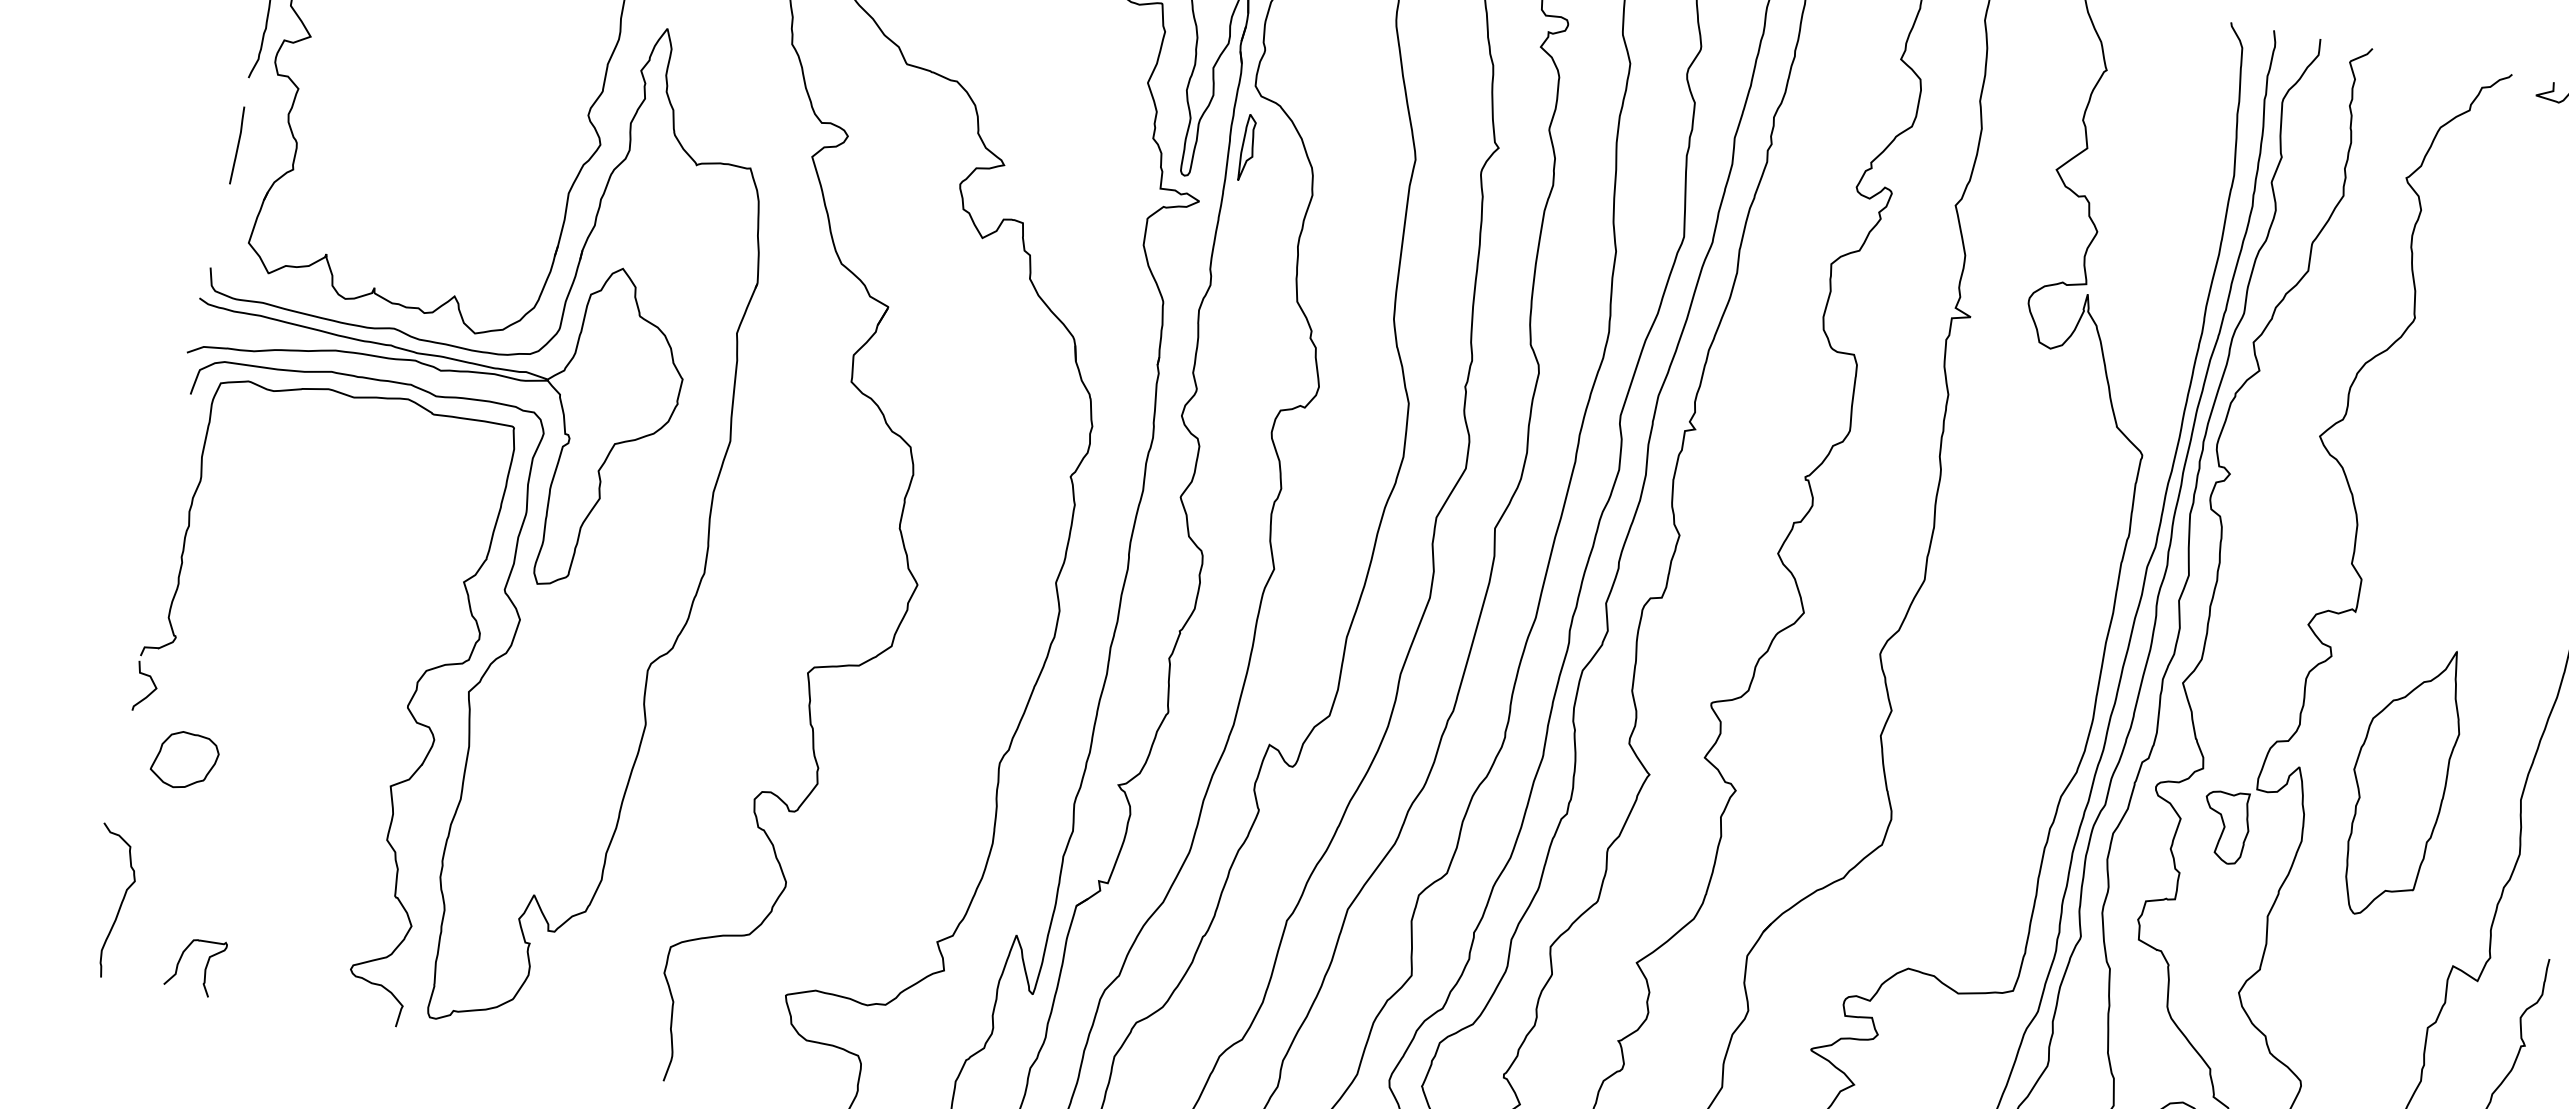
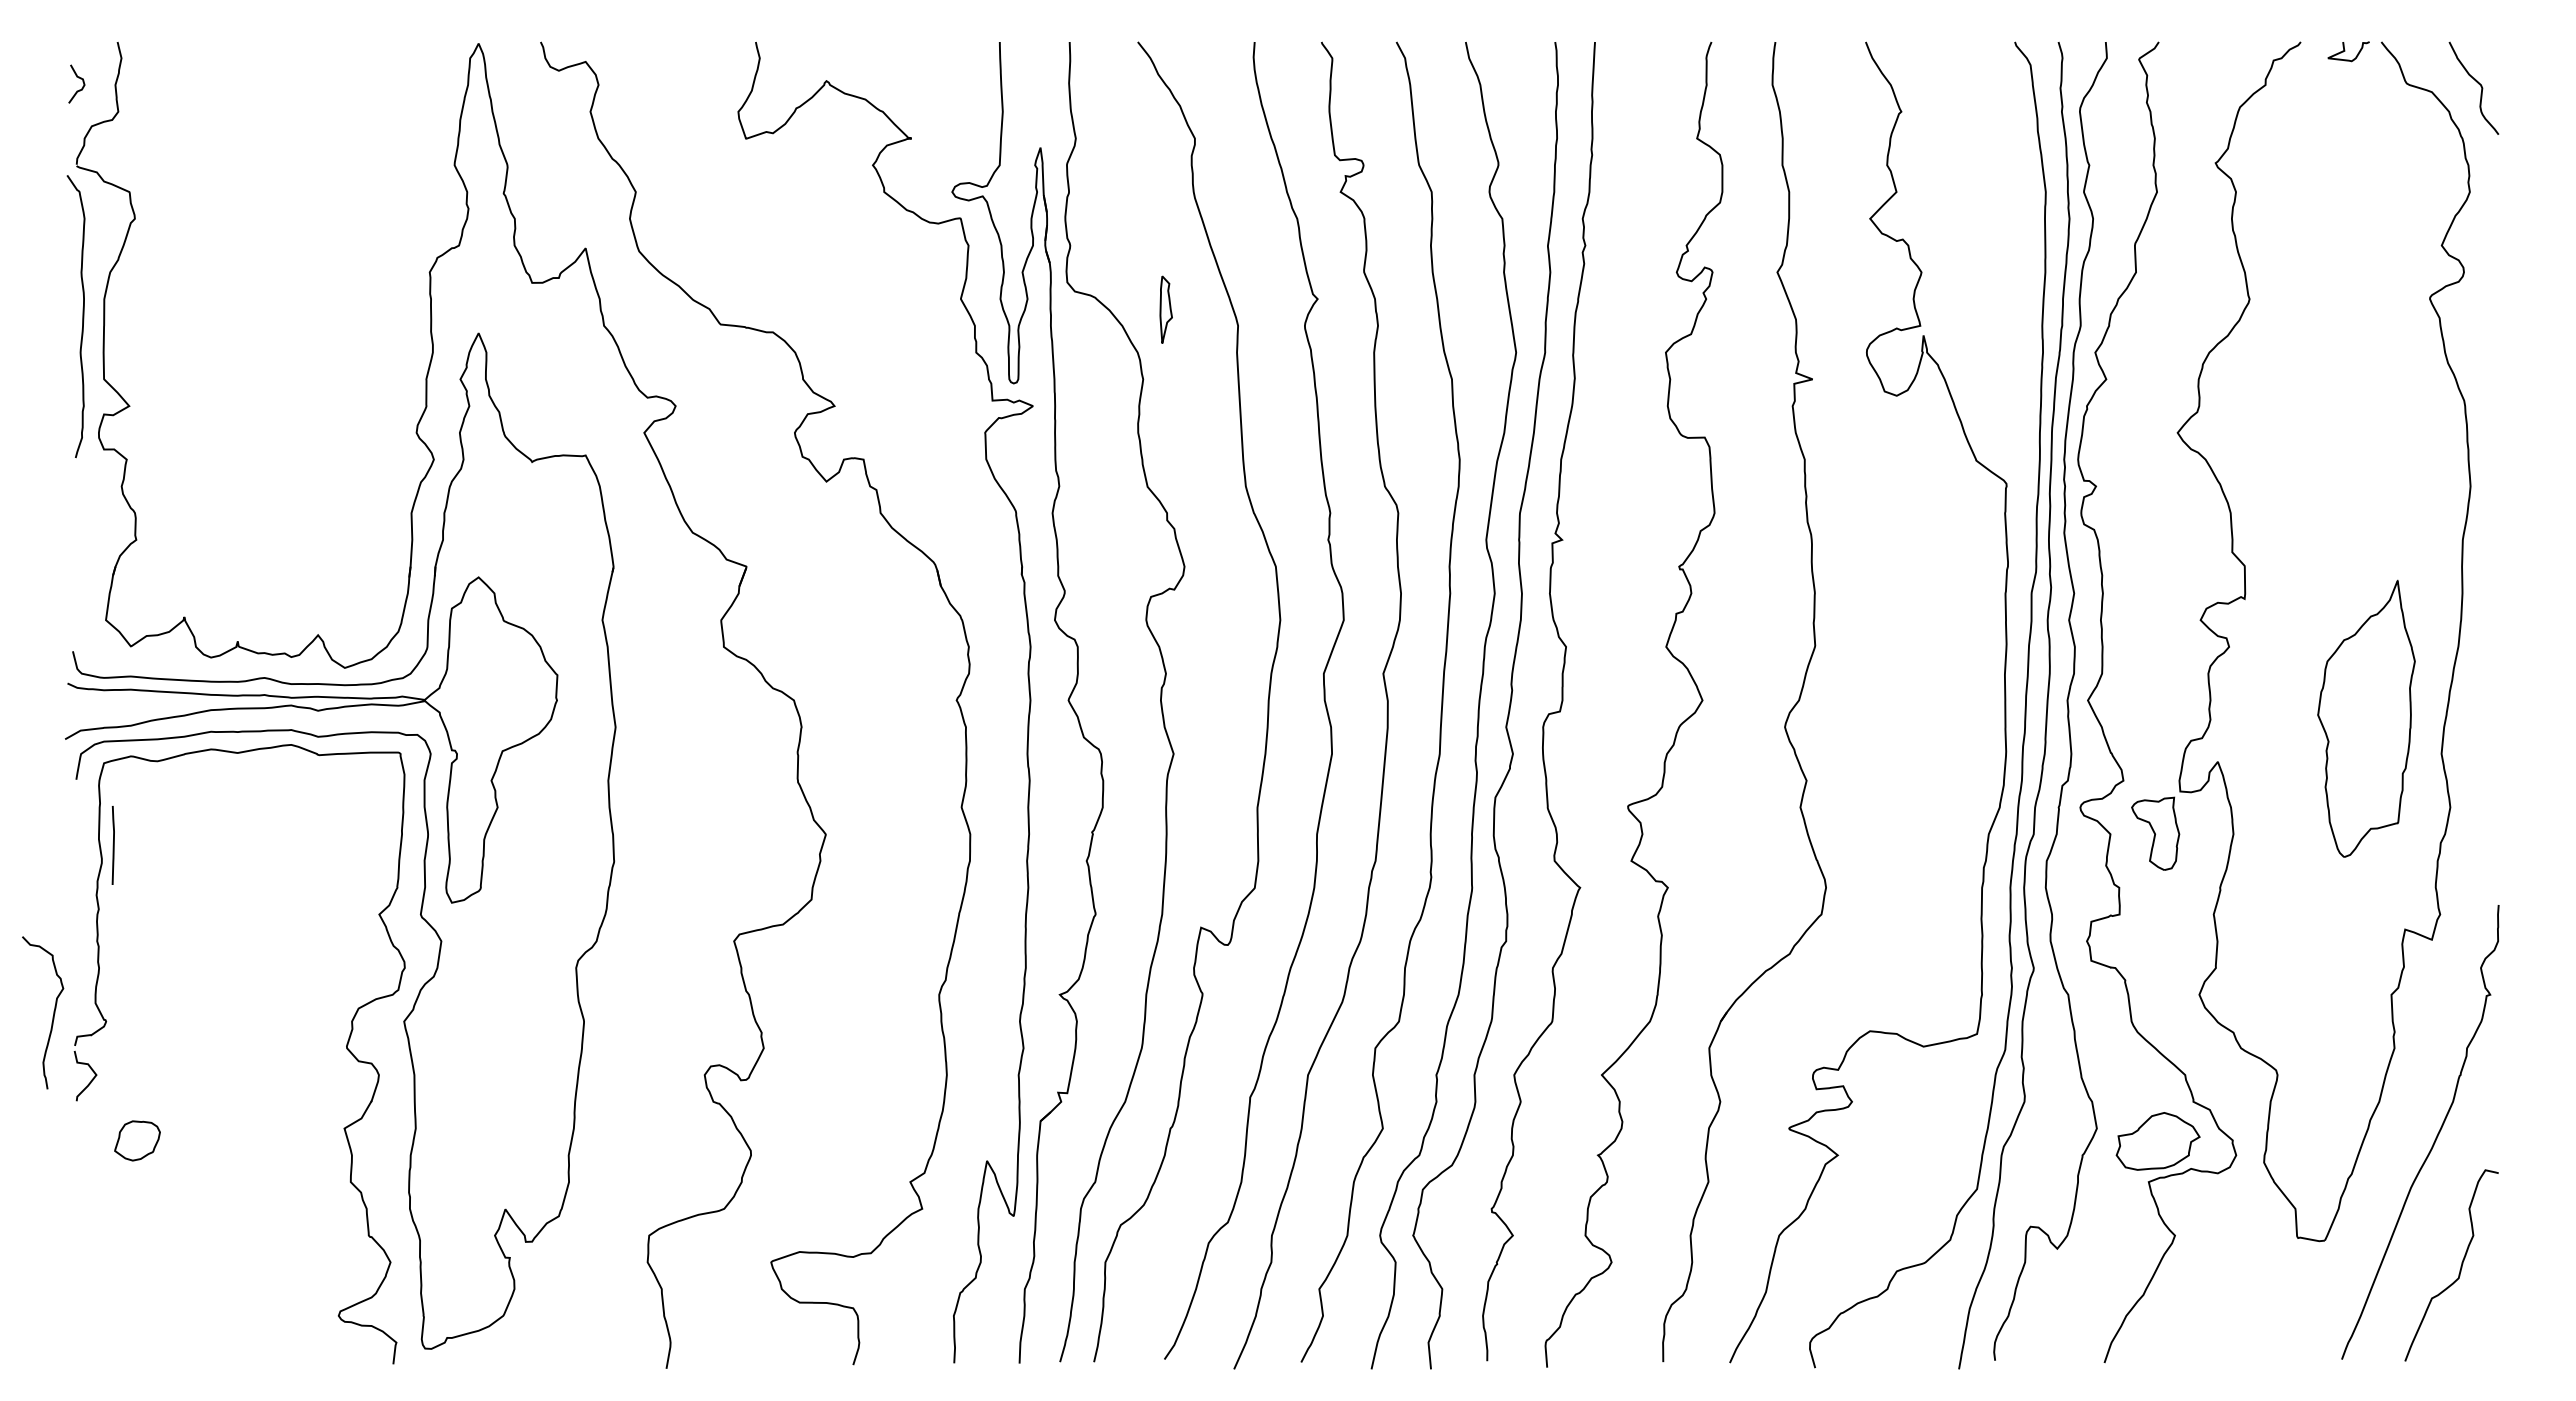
curve: (236, 145) -> (112, 845), moved
part: (1247, 147) -> (1165, 309), moved
part: (184, 760) -> (137, 1140), size x0.7
part: (2401, 781) -> (2366, 718), moved
curve: (119, 906) -> (52, 1016), moved
curve: (205, 967) -> (195, 1340), removed

